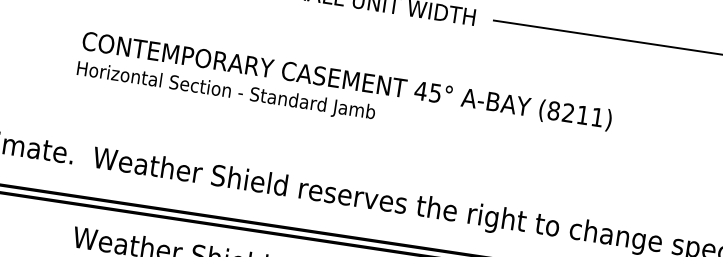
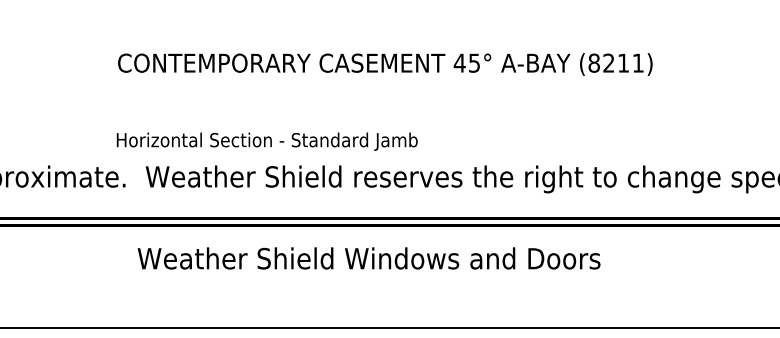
text: (225, 91) -> (266, 141), moved

